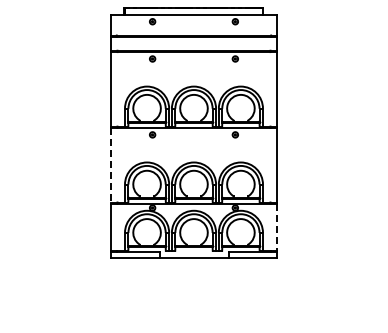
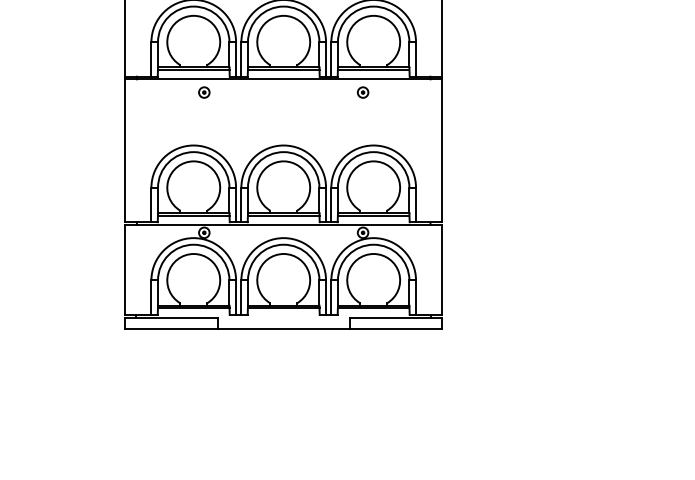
line: (111, 165) -> (125, 151), dashed -> solid
line: (276, 227) -> (441, 270), dashed -> solid

